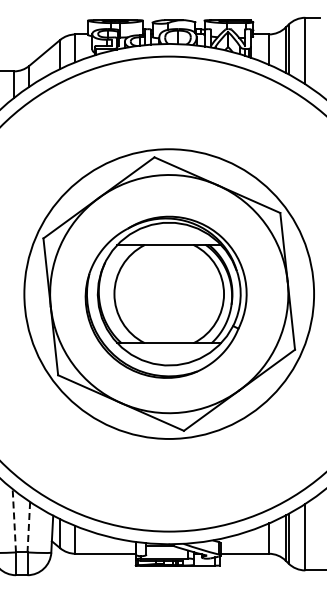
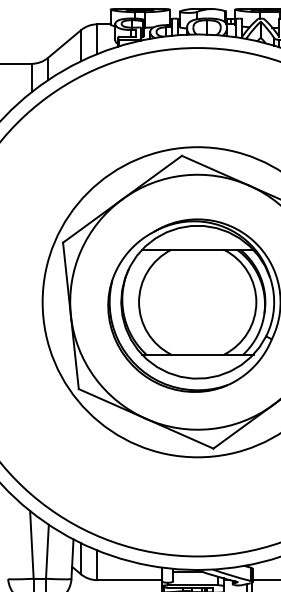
line: (14, 520) -> (32, 544), dashed -> solid
line: (28, 527) -> (47, 552), dashed -> solid

